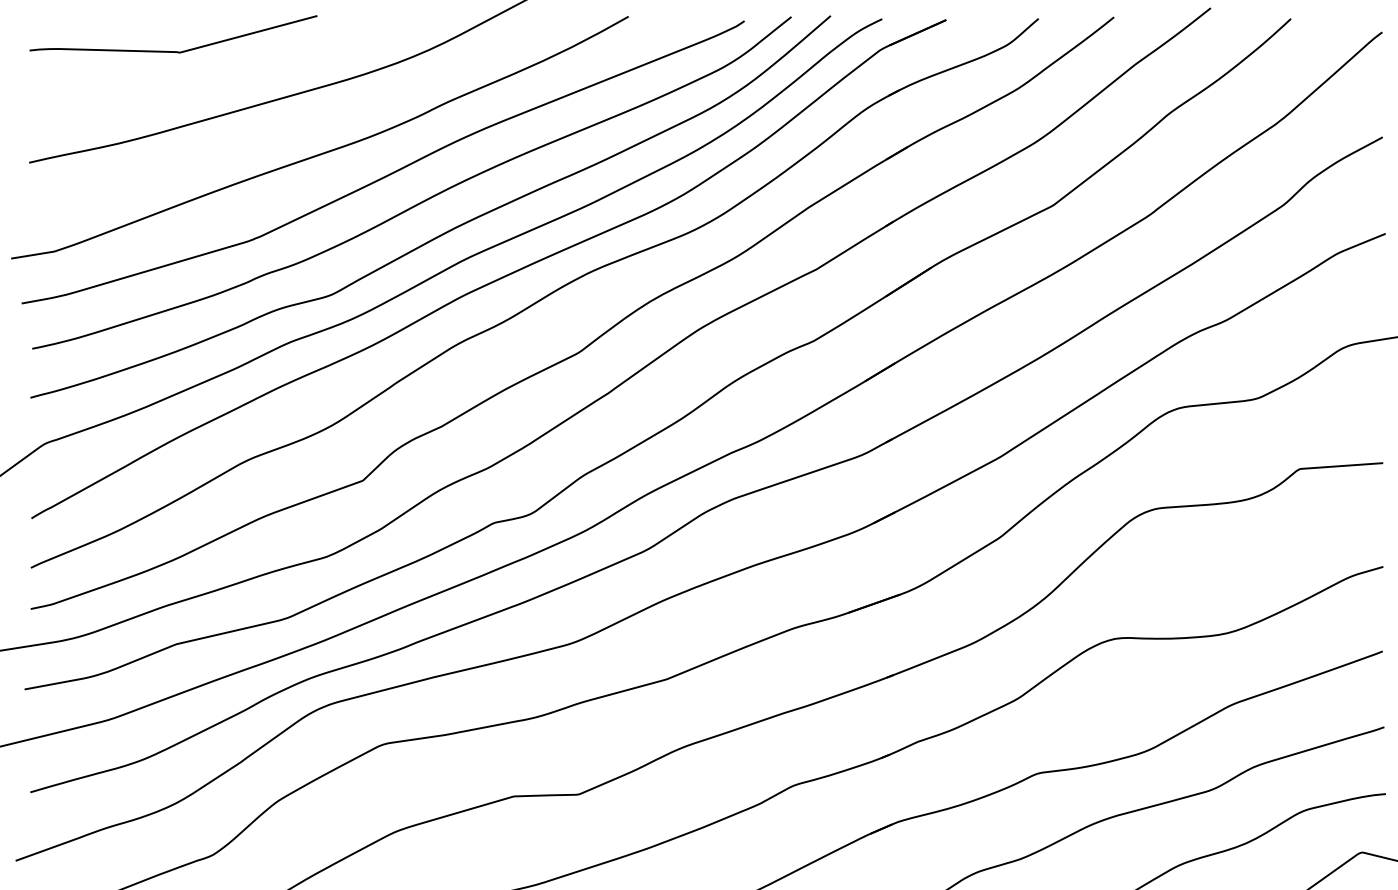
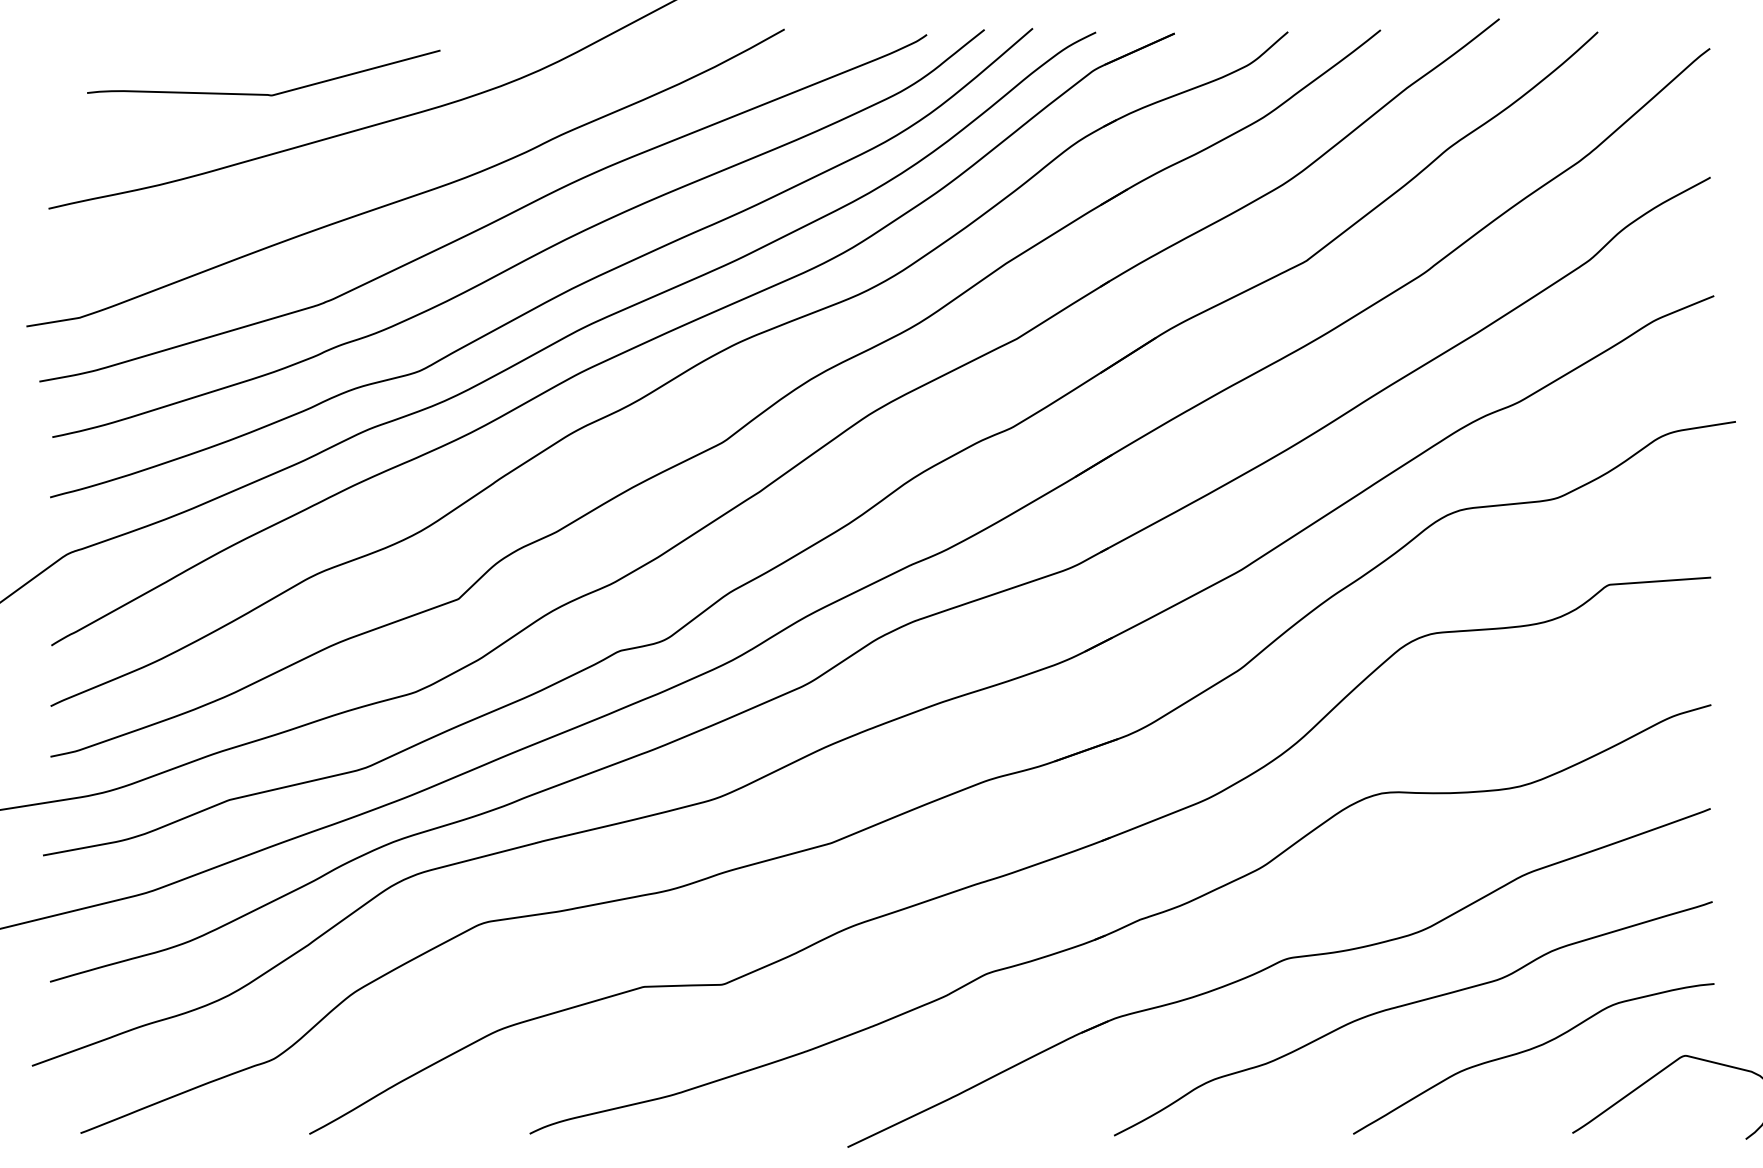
curve: (173, 50) -> (263, 93), moved

